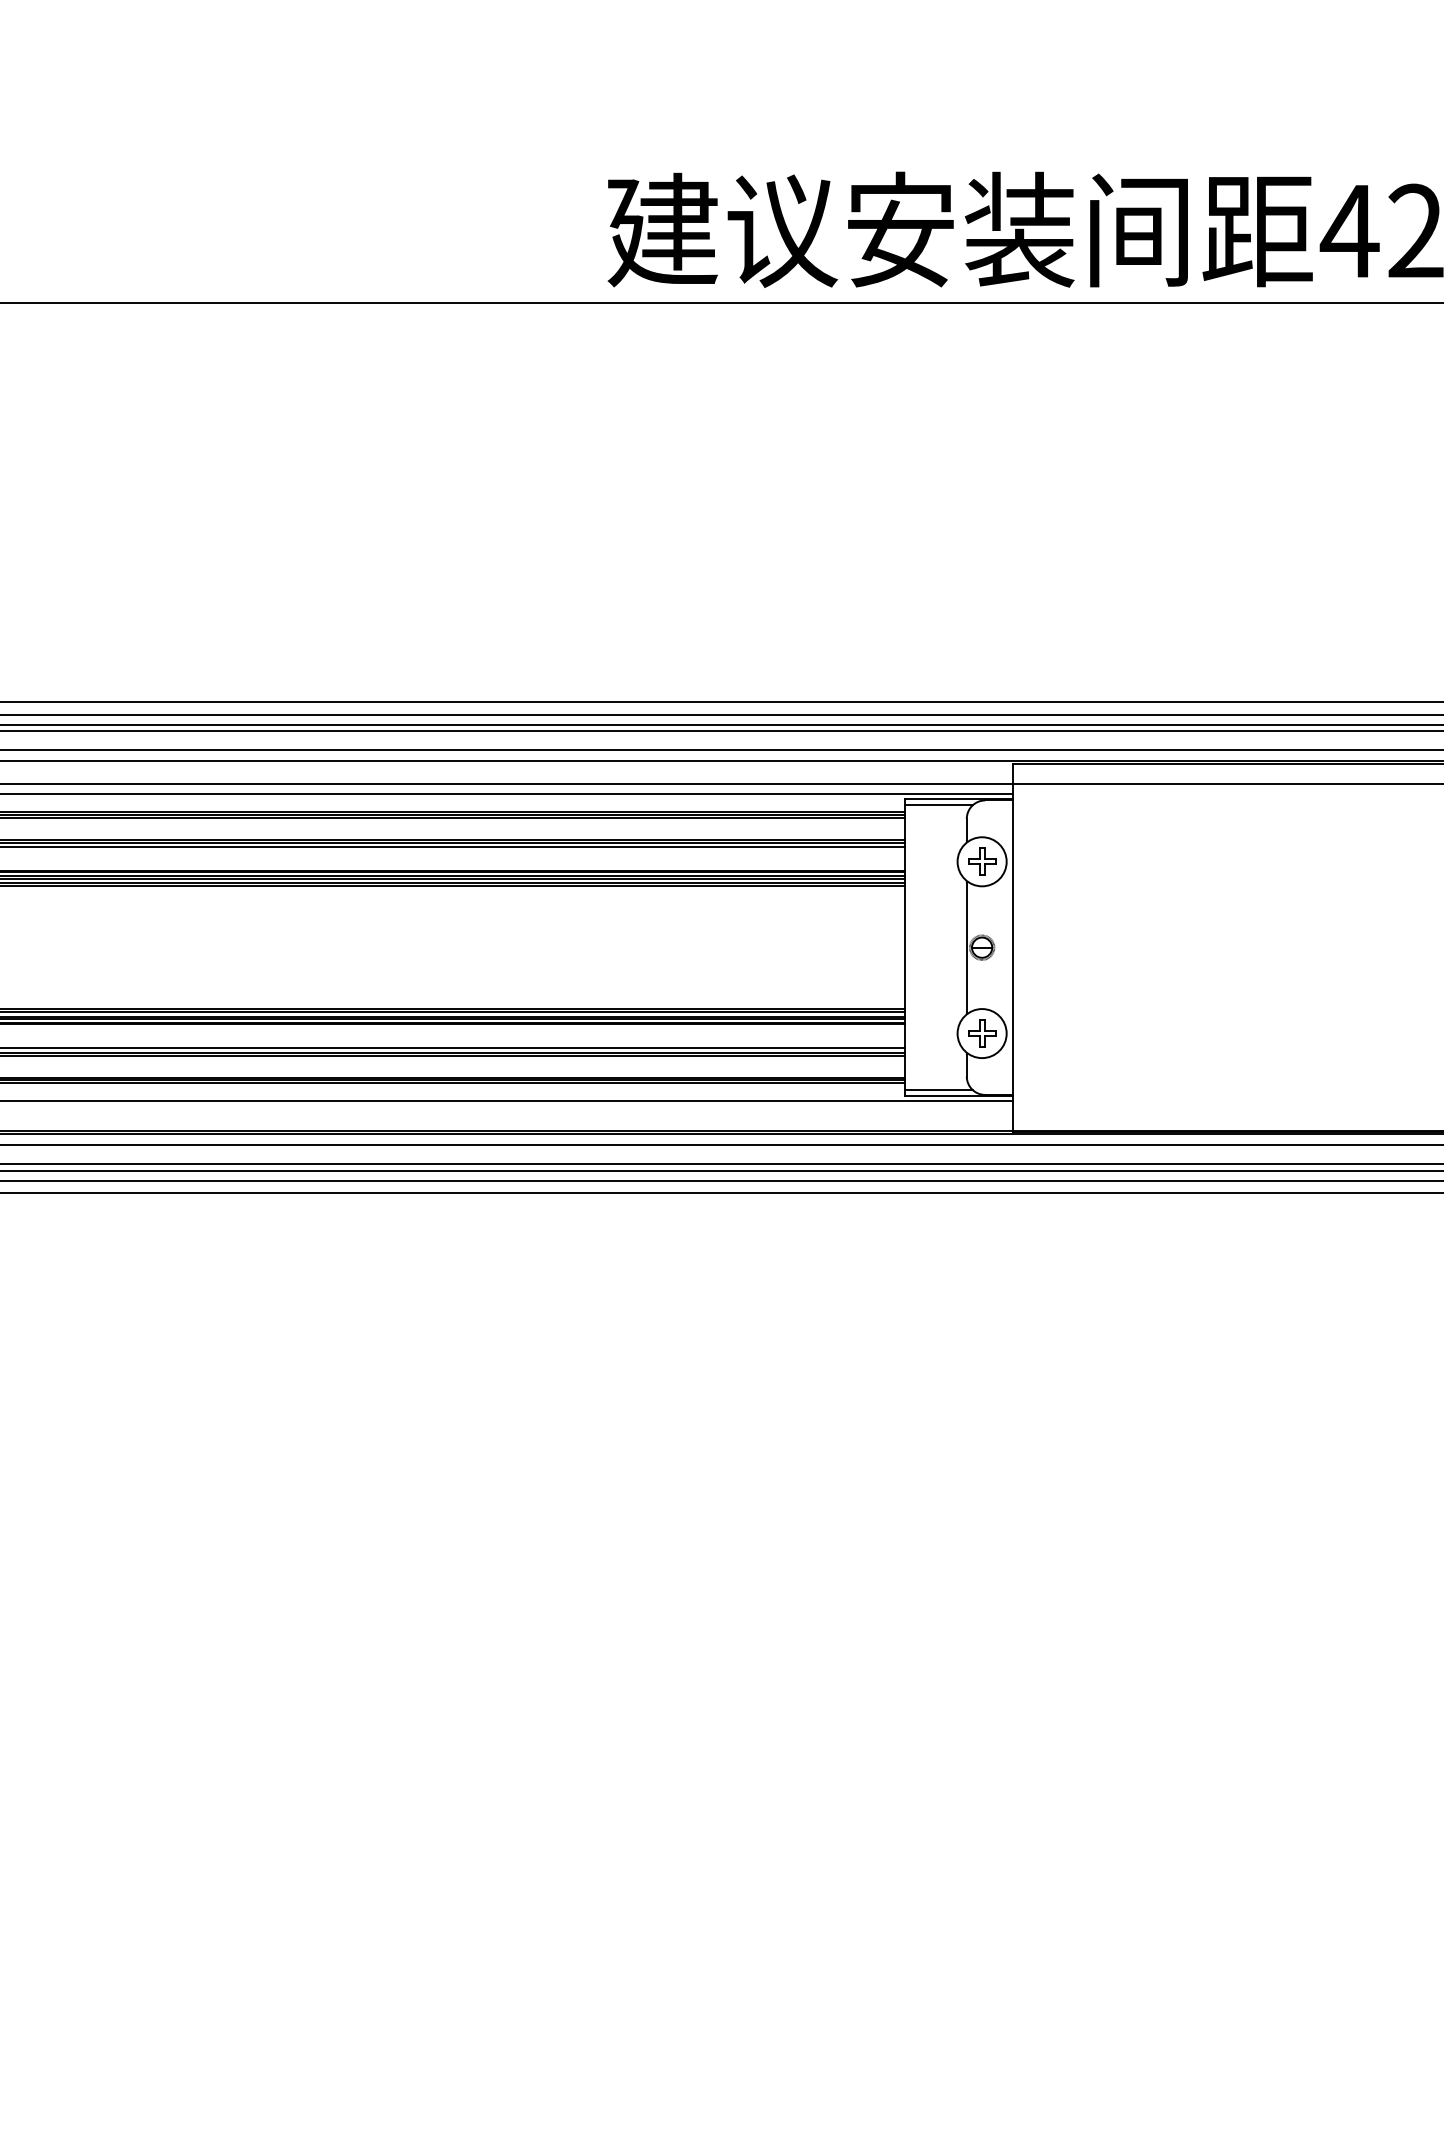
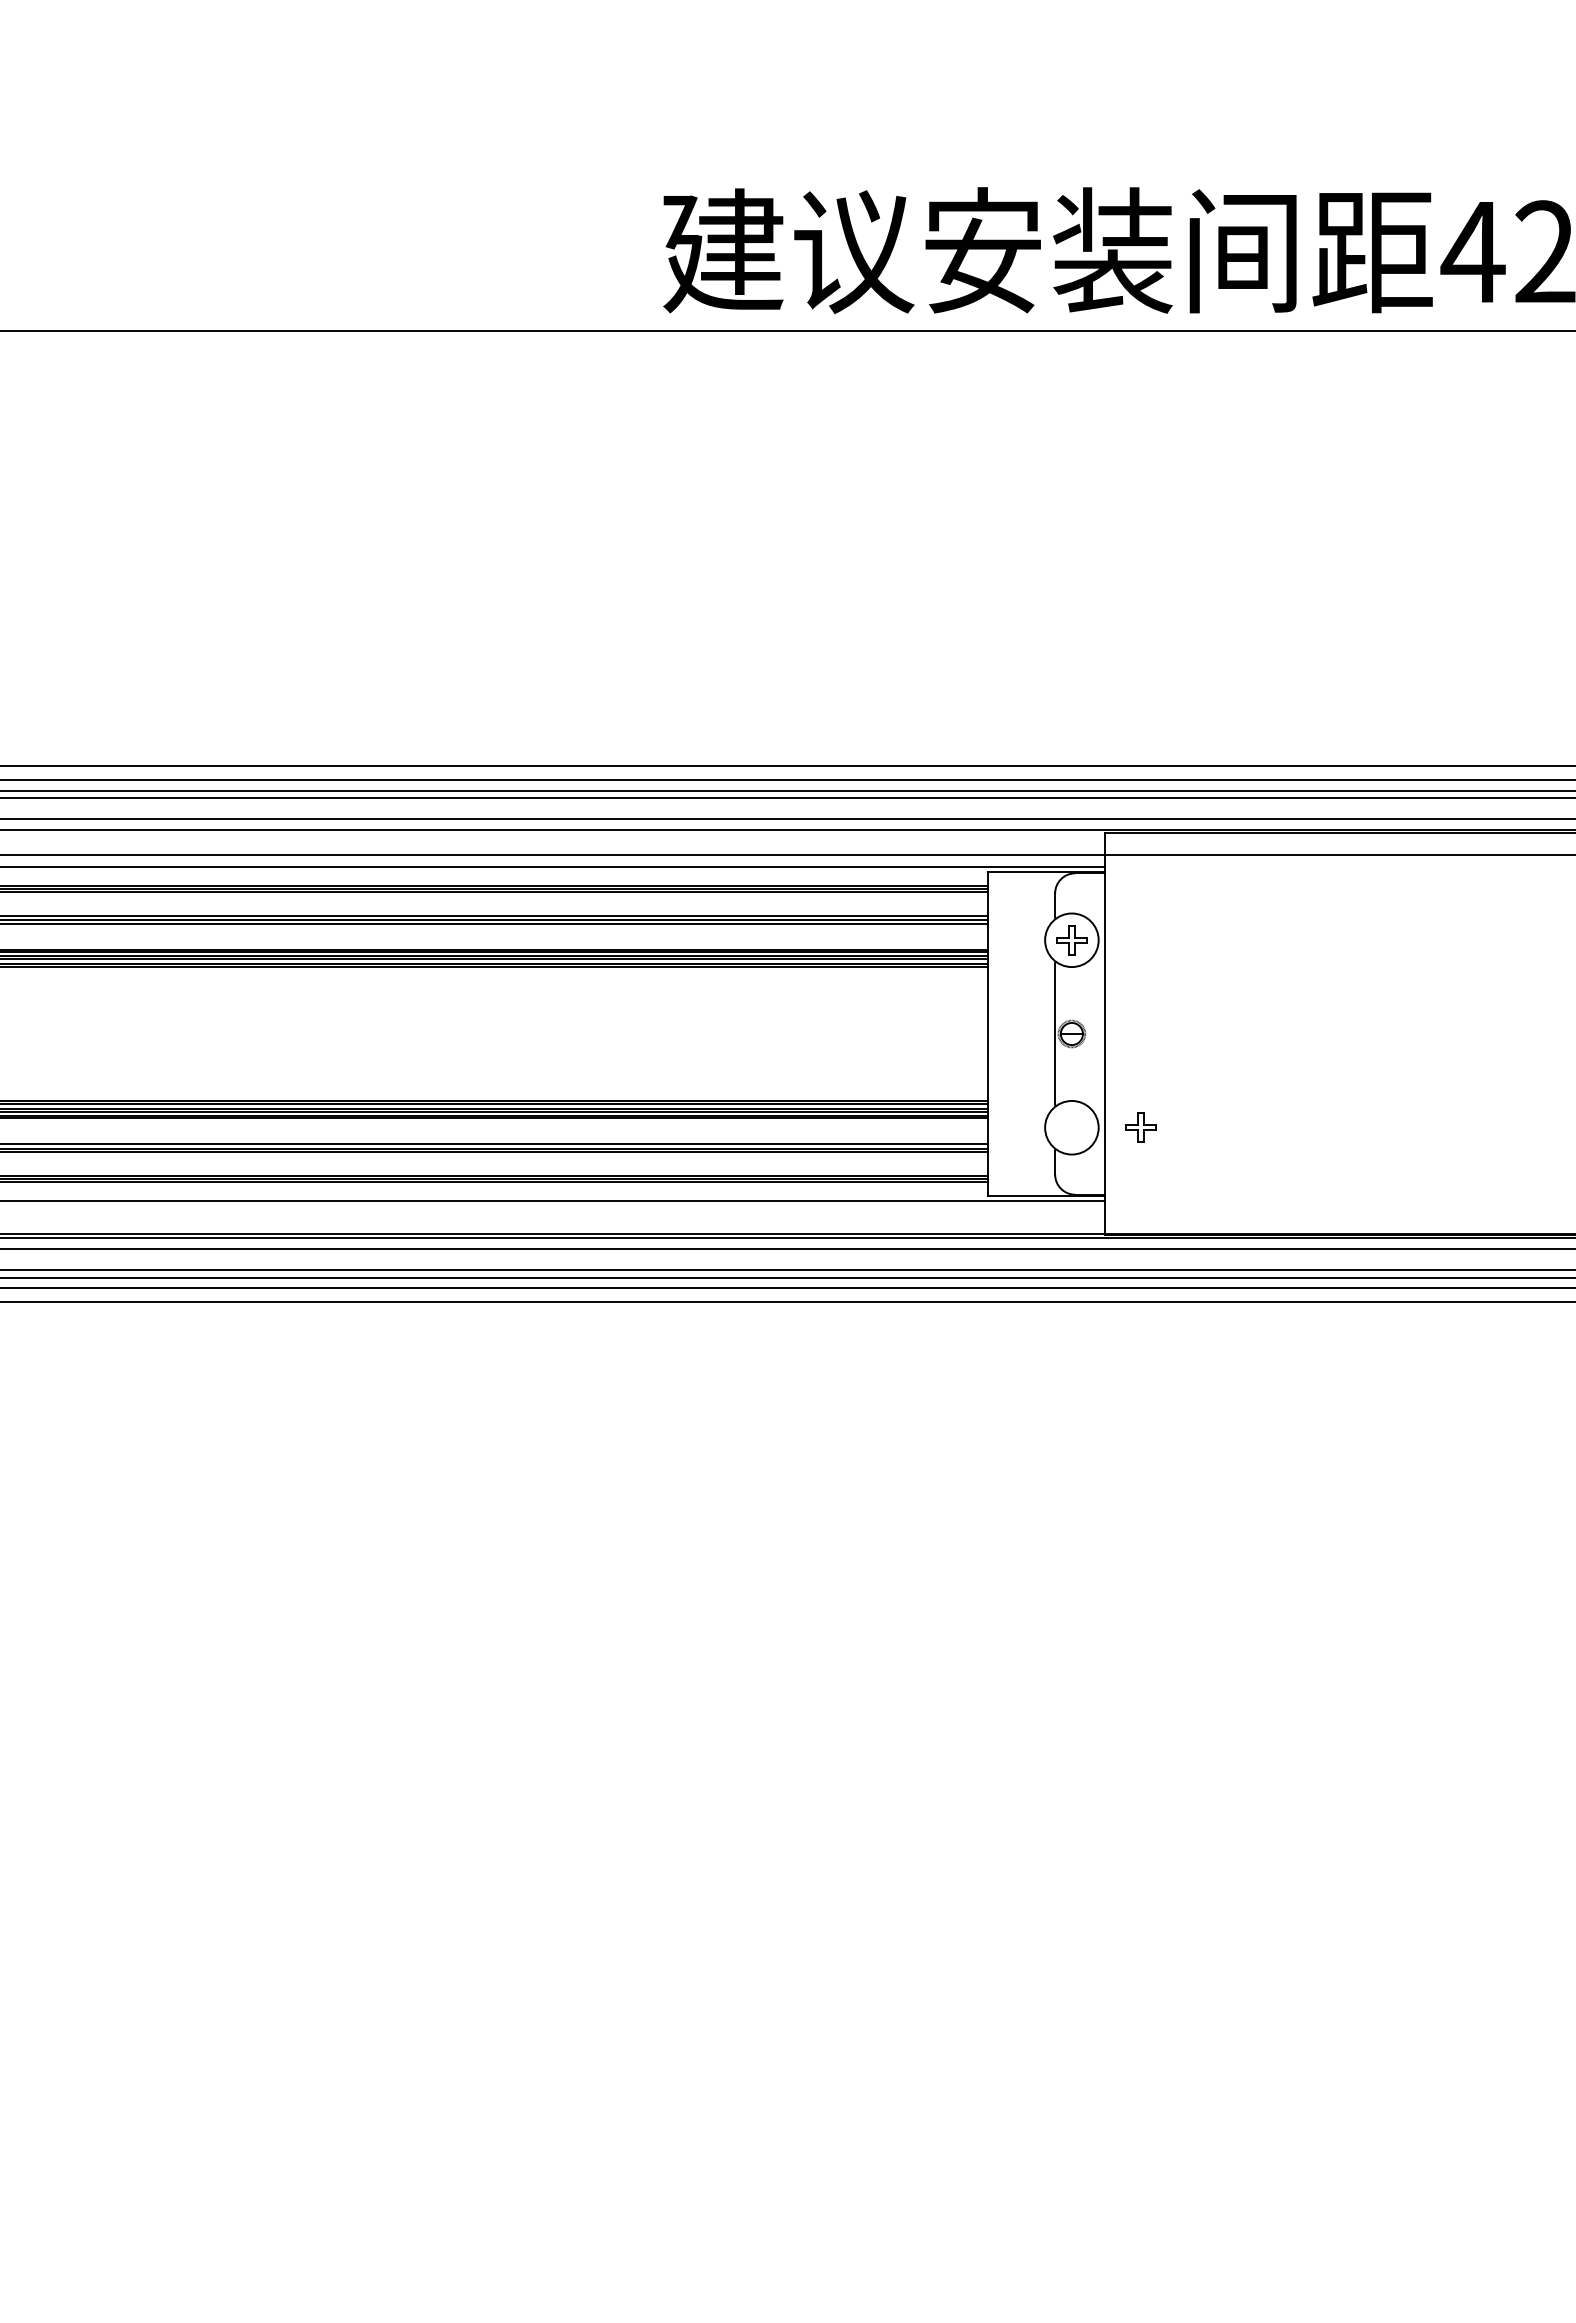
line: (938, 805) -> (1024, 878), removed
part: (981, 1033) -> (1140, 1127), moved
line: (938, 1090) -> (1024, 1189), removed

